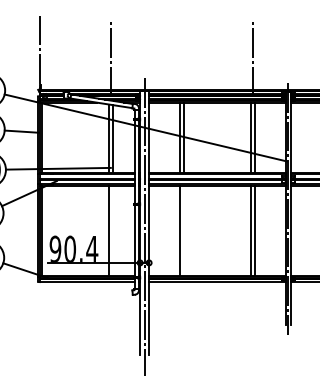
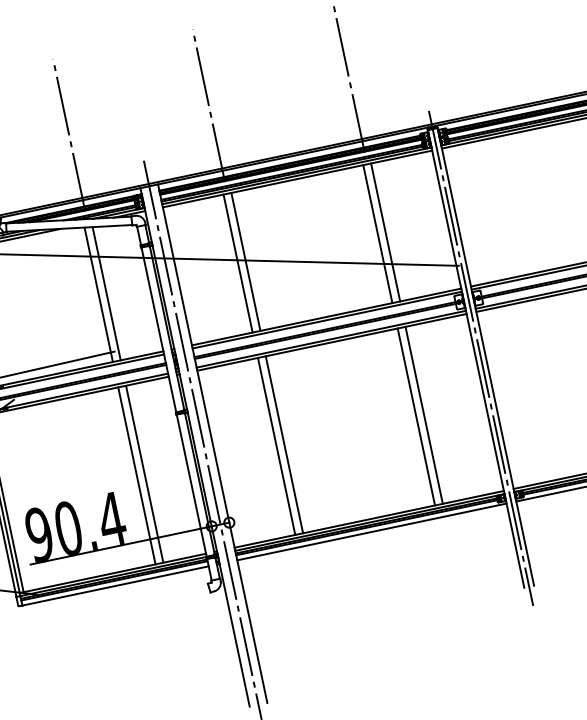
line: (181, 57) -> (207, 104), added
line: (112, 230) -> (143, 474), added
line: (183, 230) -> (283, 444), added

